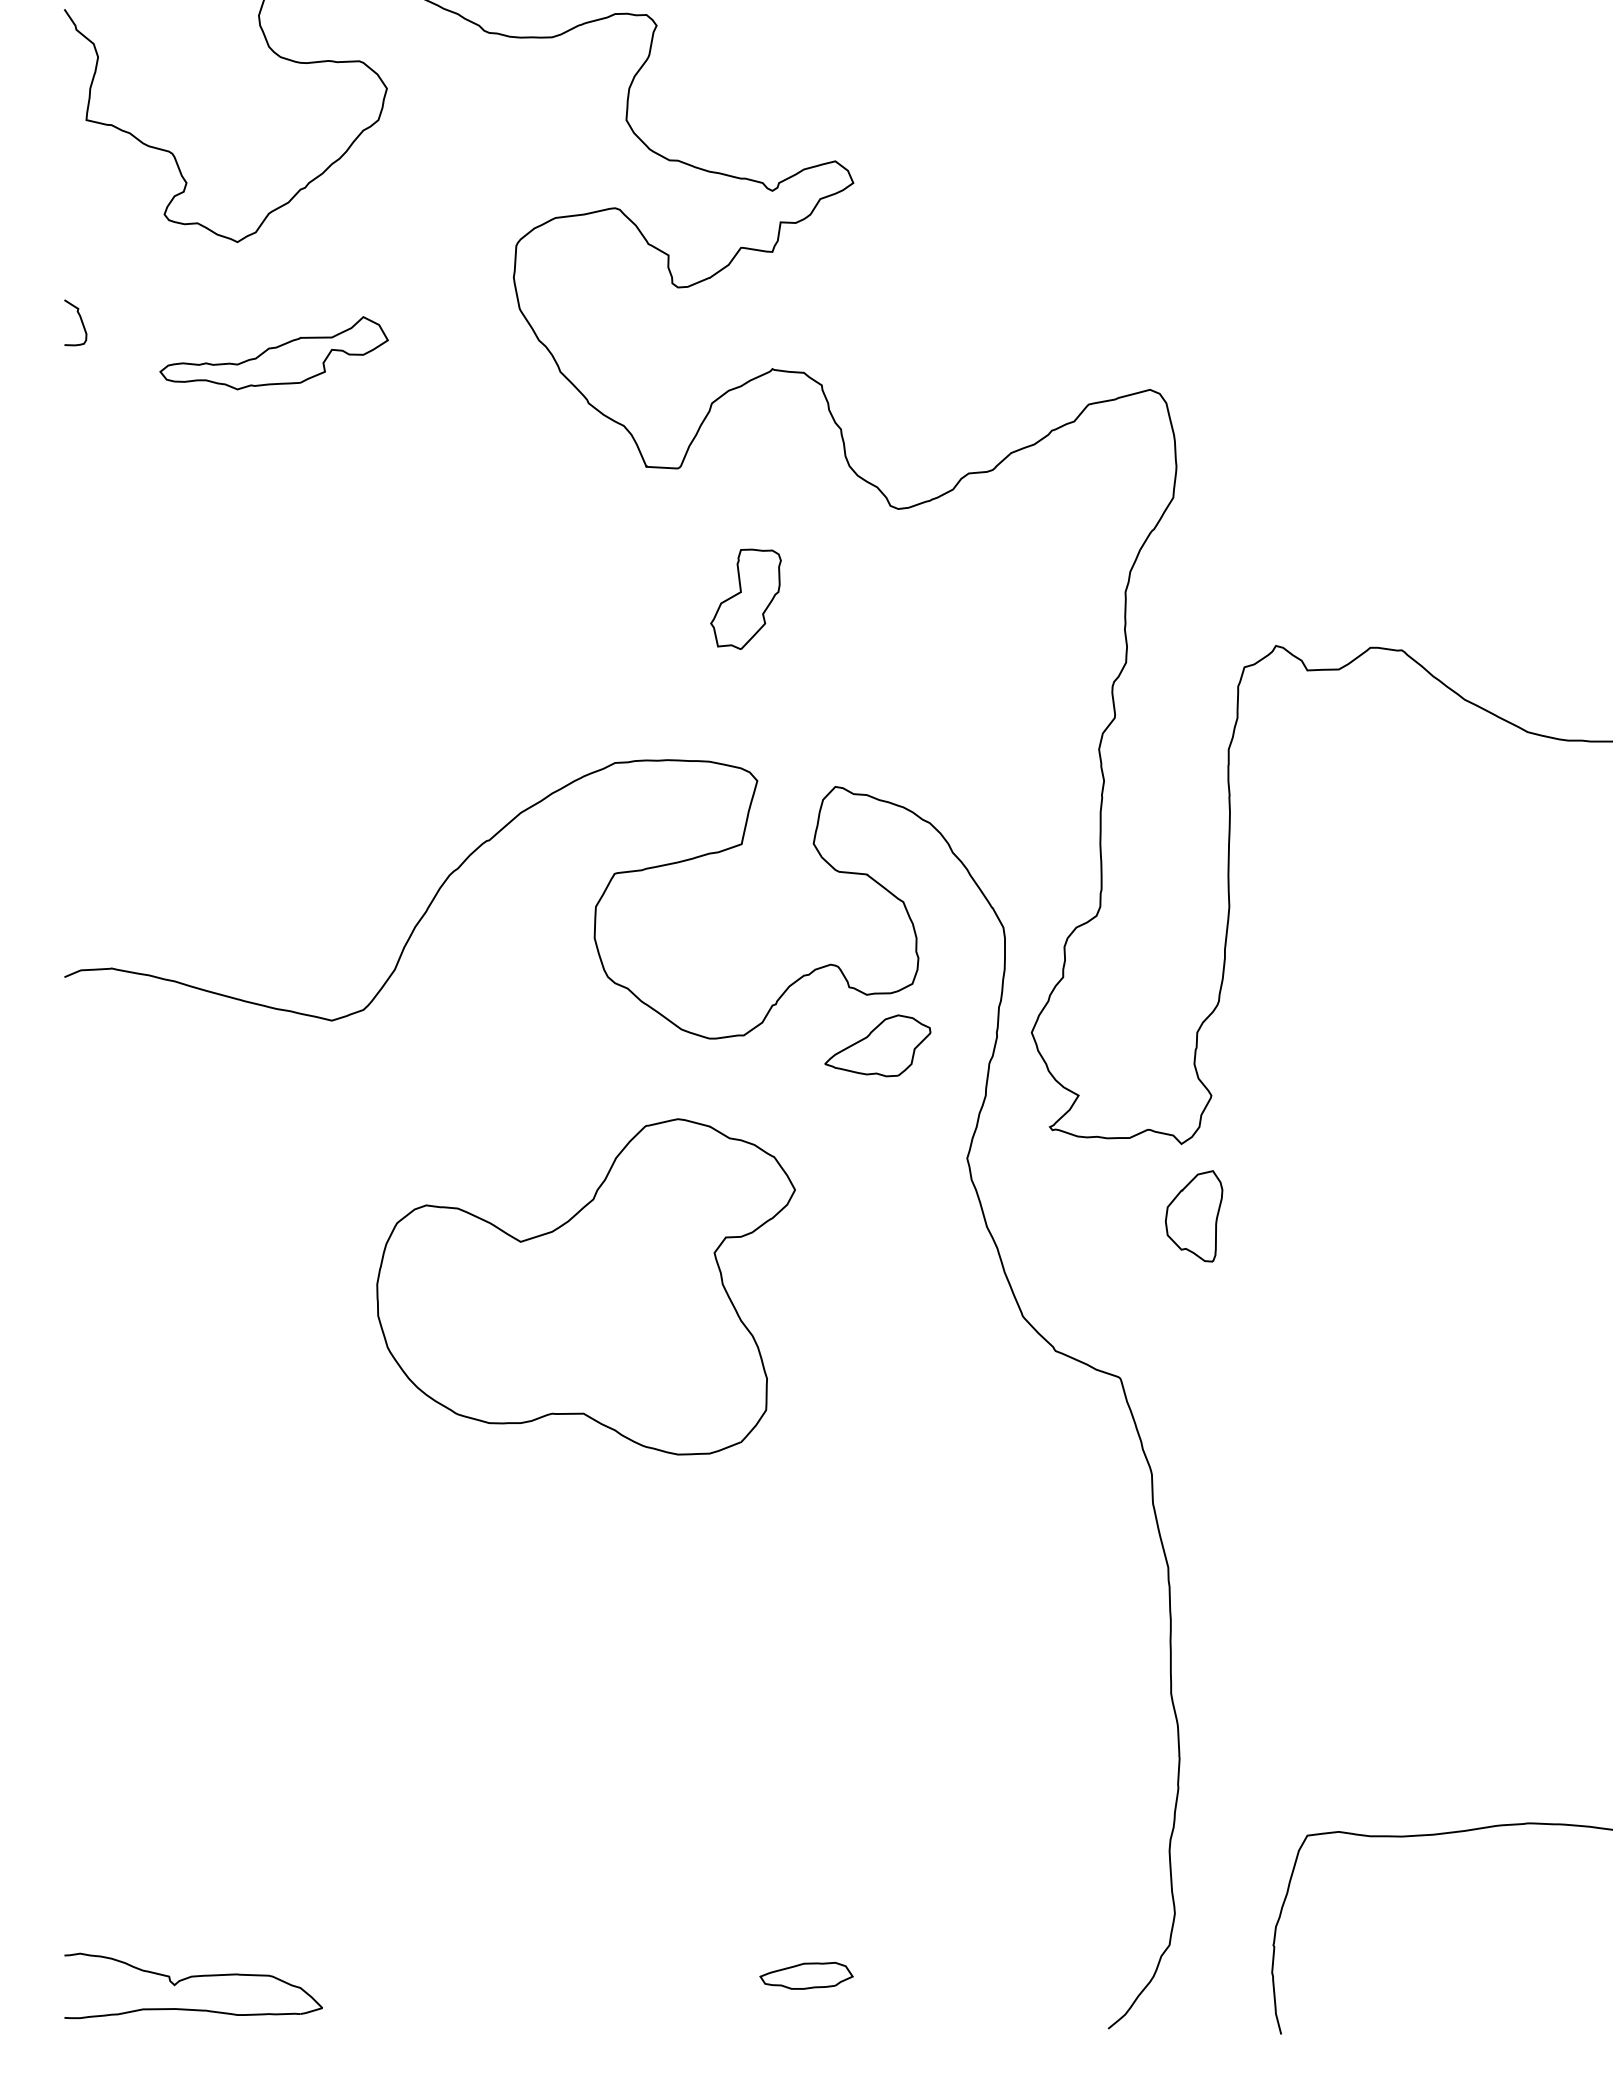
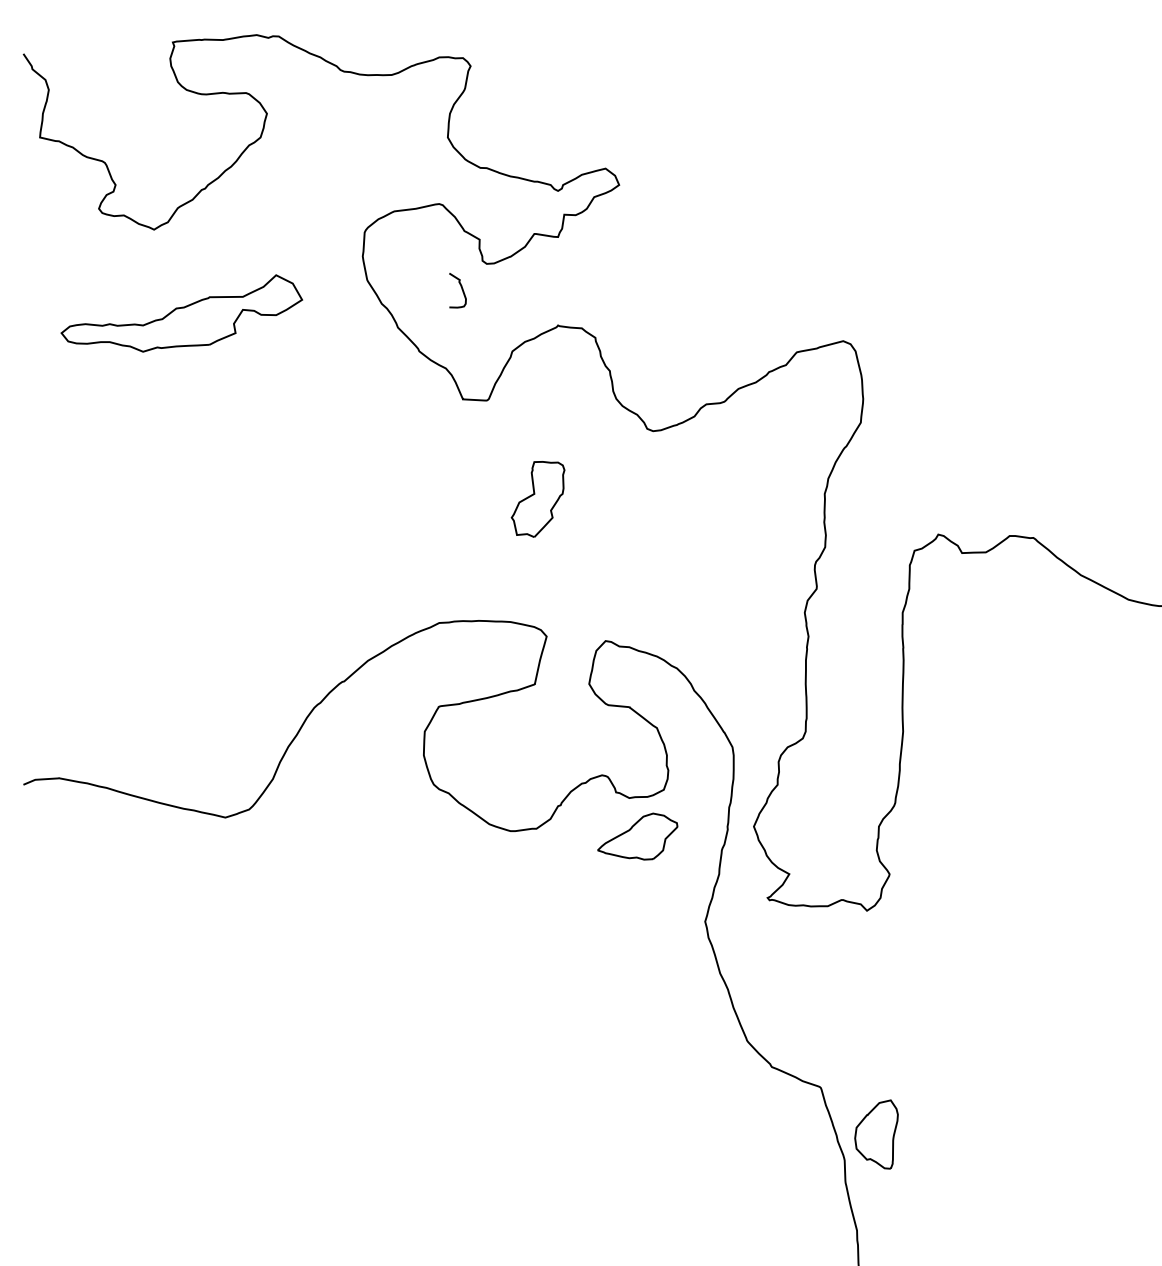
curve: (80, 320) -> (461, 288), moved
part: (273, 353) -> (181, 313), size x1.4
part: (1193, 1216) -> (876, 1134), moved
part: (585, 1286) -> (416, 1018), removed

